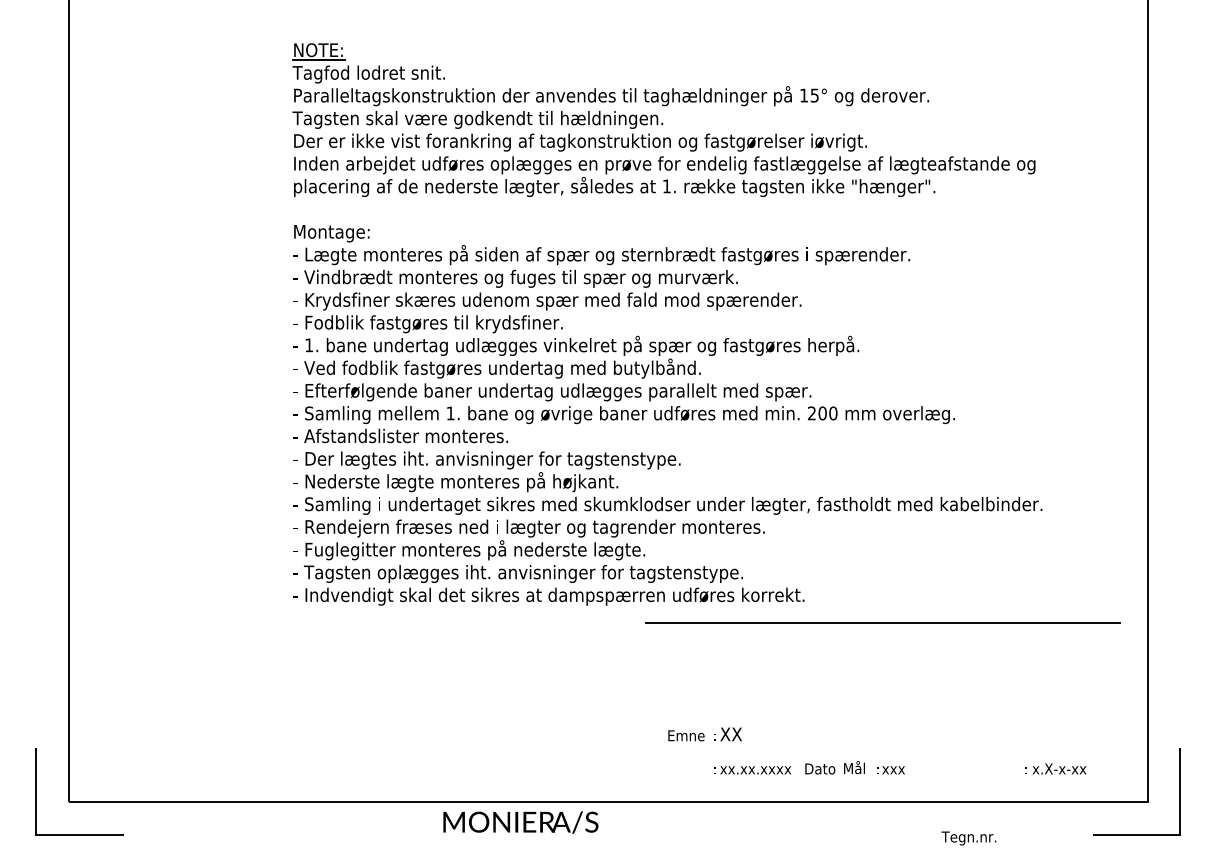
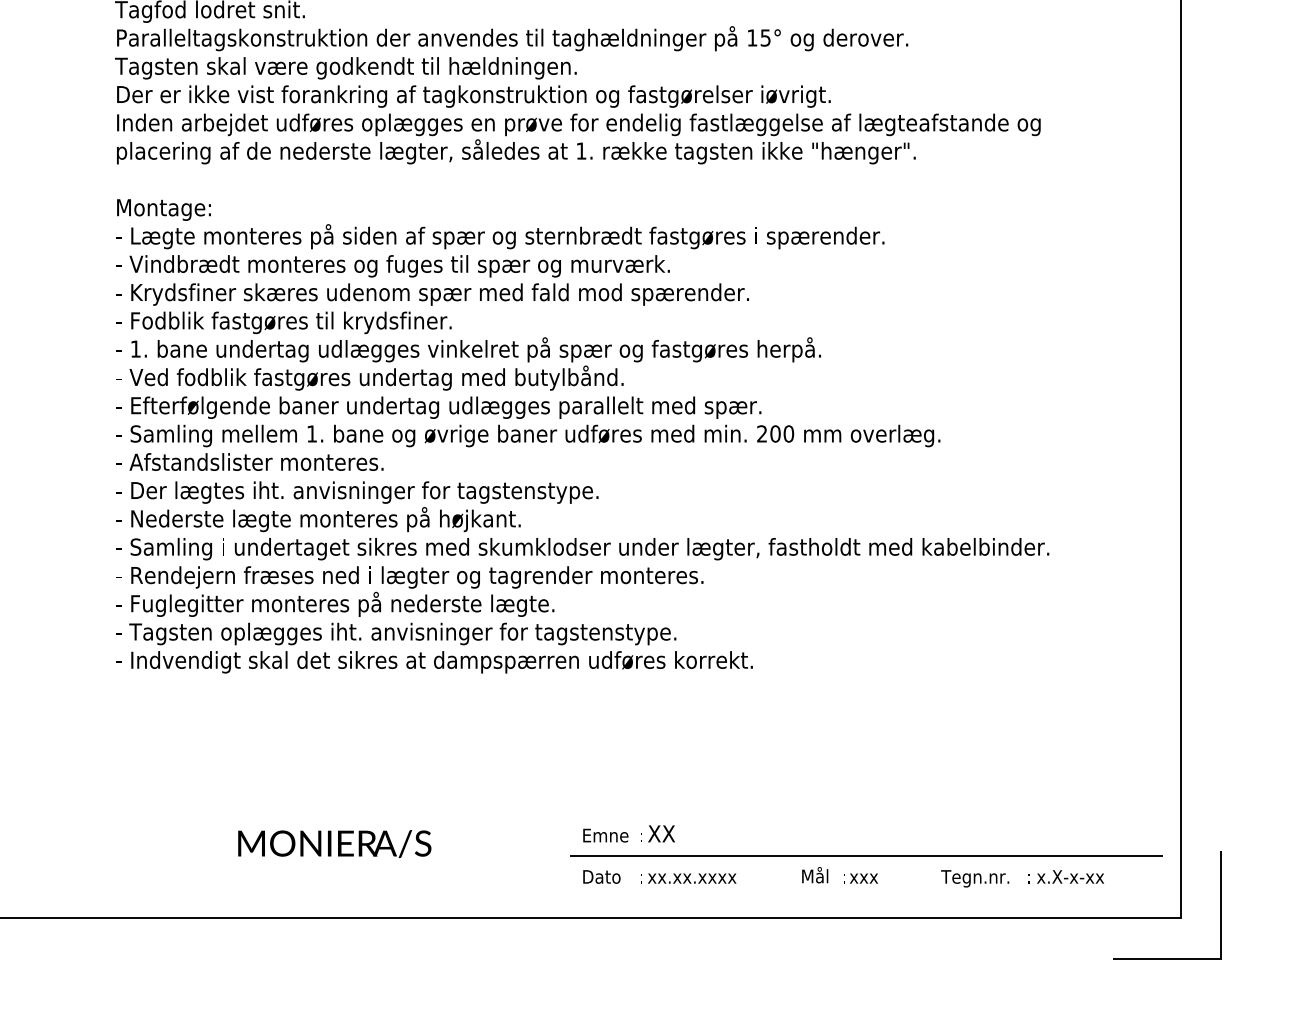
line: (882, 622) -> (866, 855), moved
text: (820, 768) -> (602, 876), moved
text: (520, 822) -> (334, 843), moved
text: (968, 838) -> (974, 878), moved

